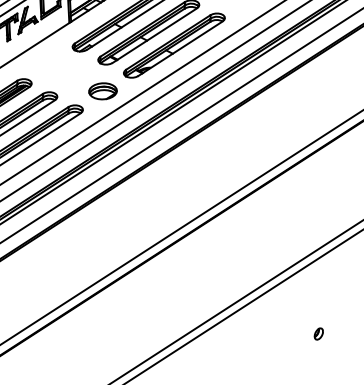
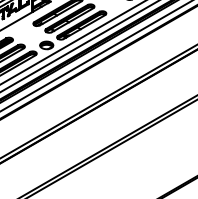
part: (319, 333) -> (143, 165), removed

